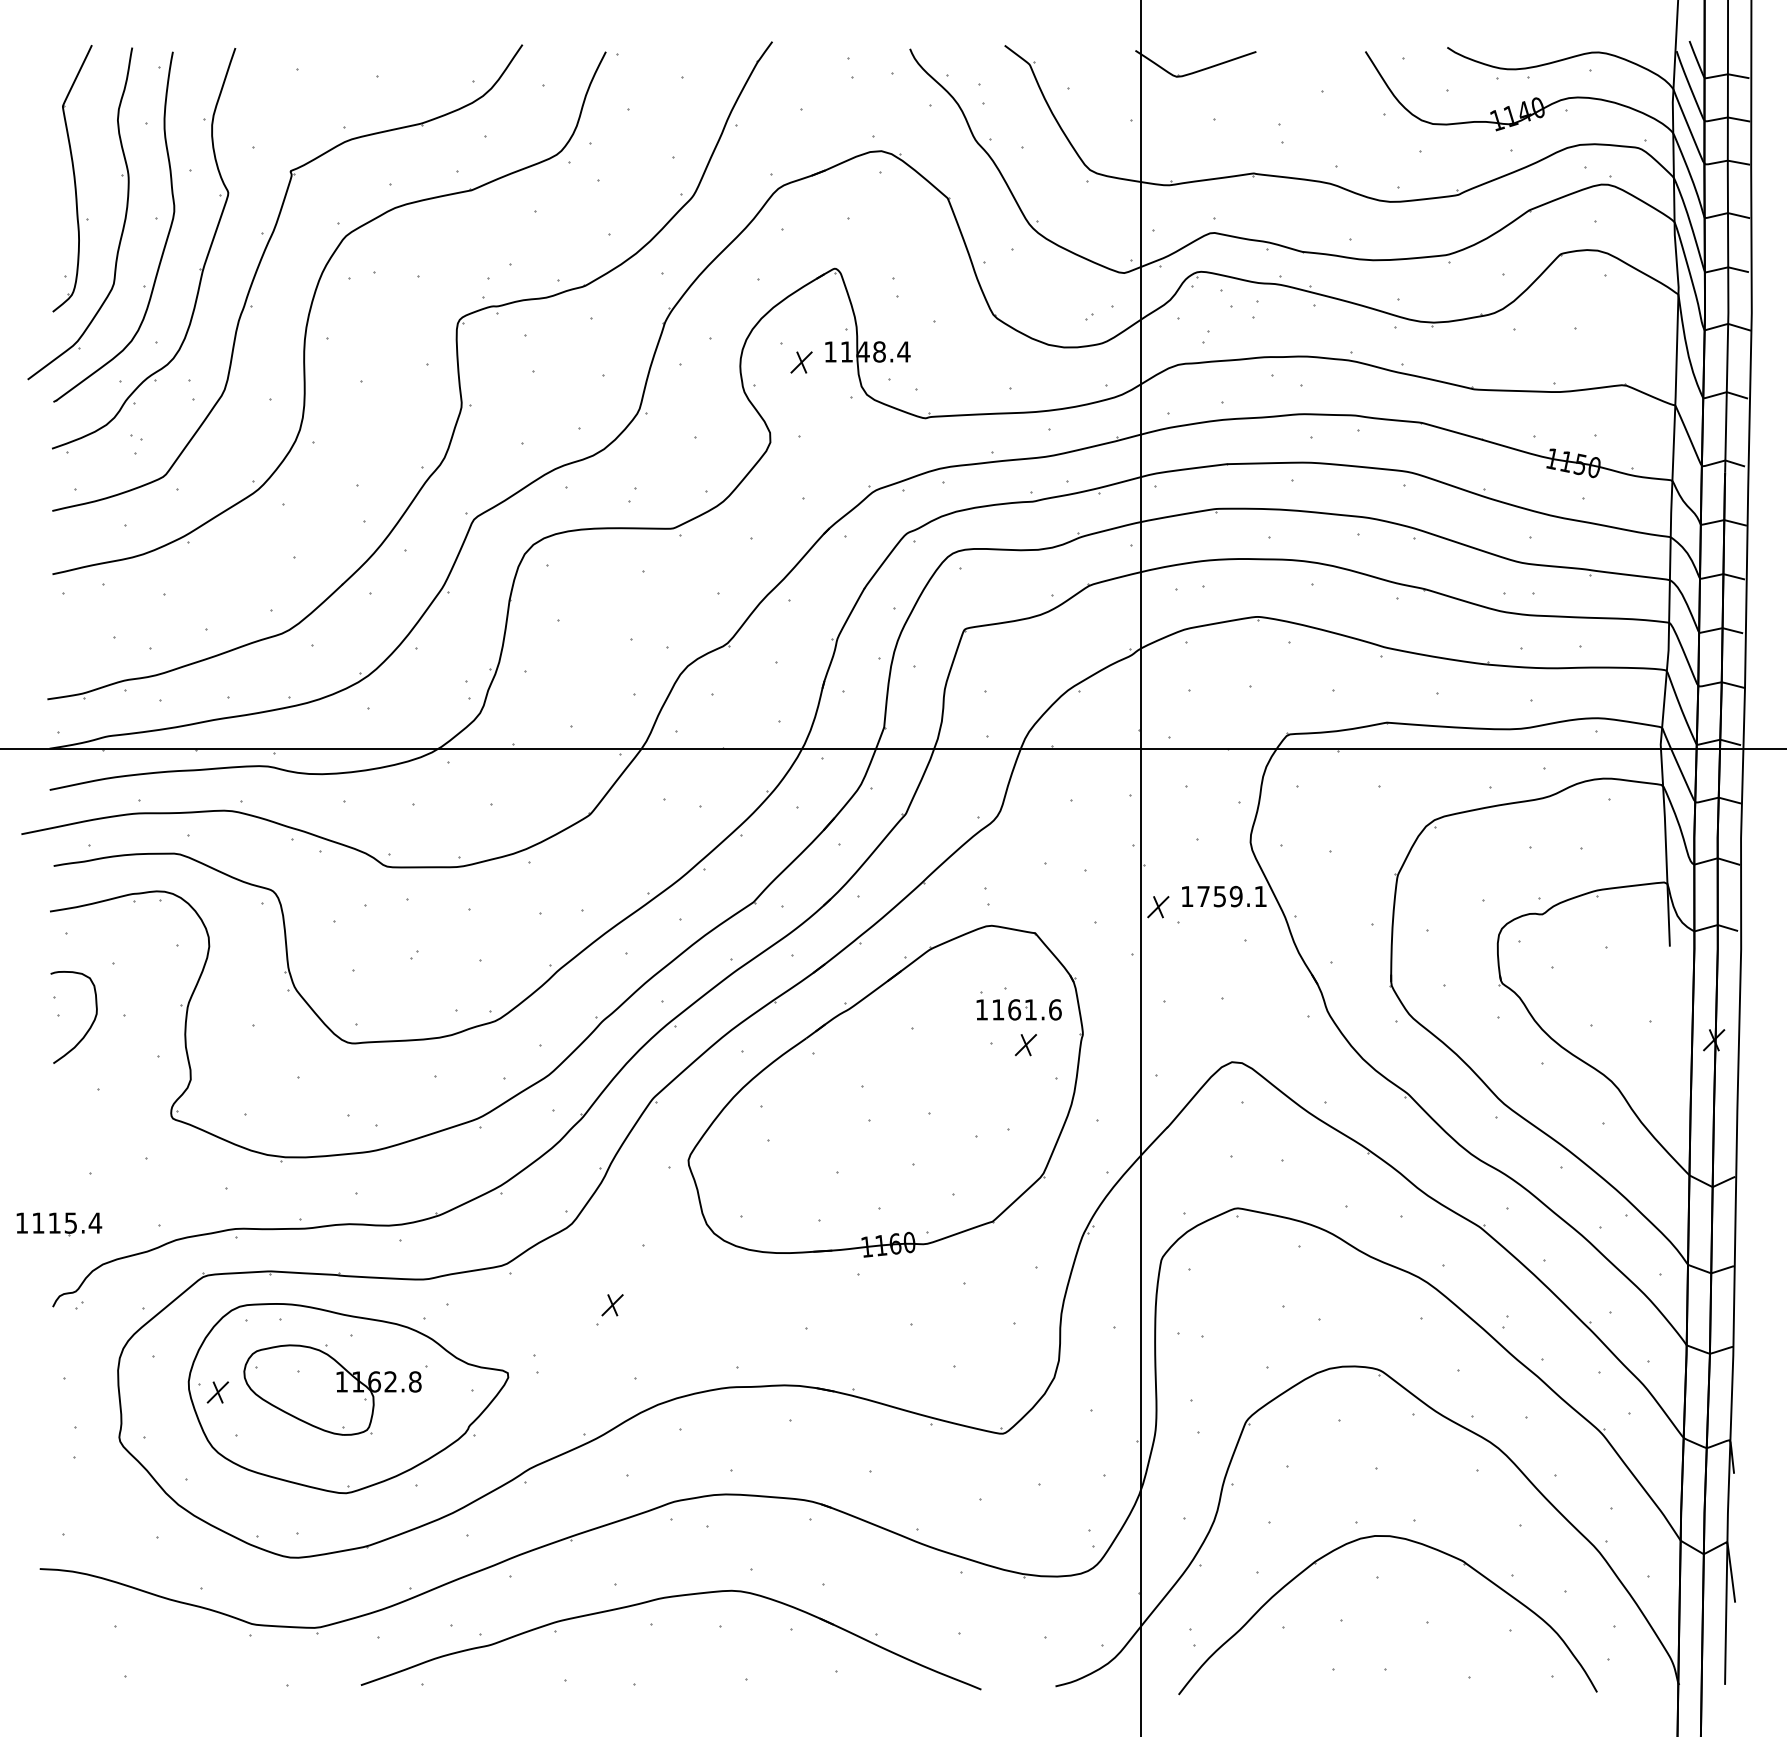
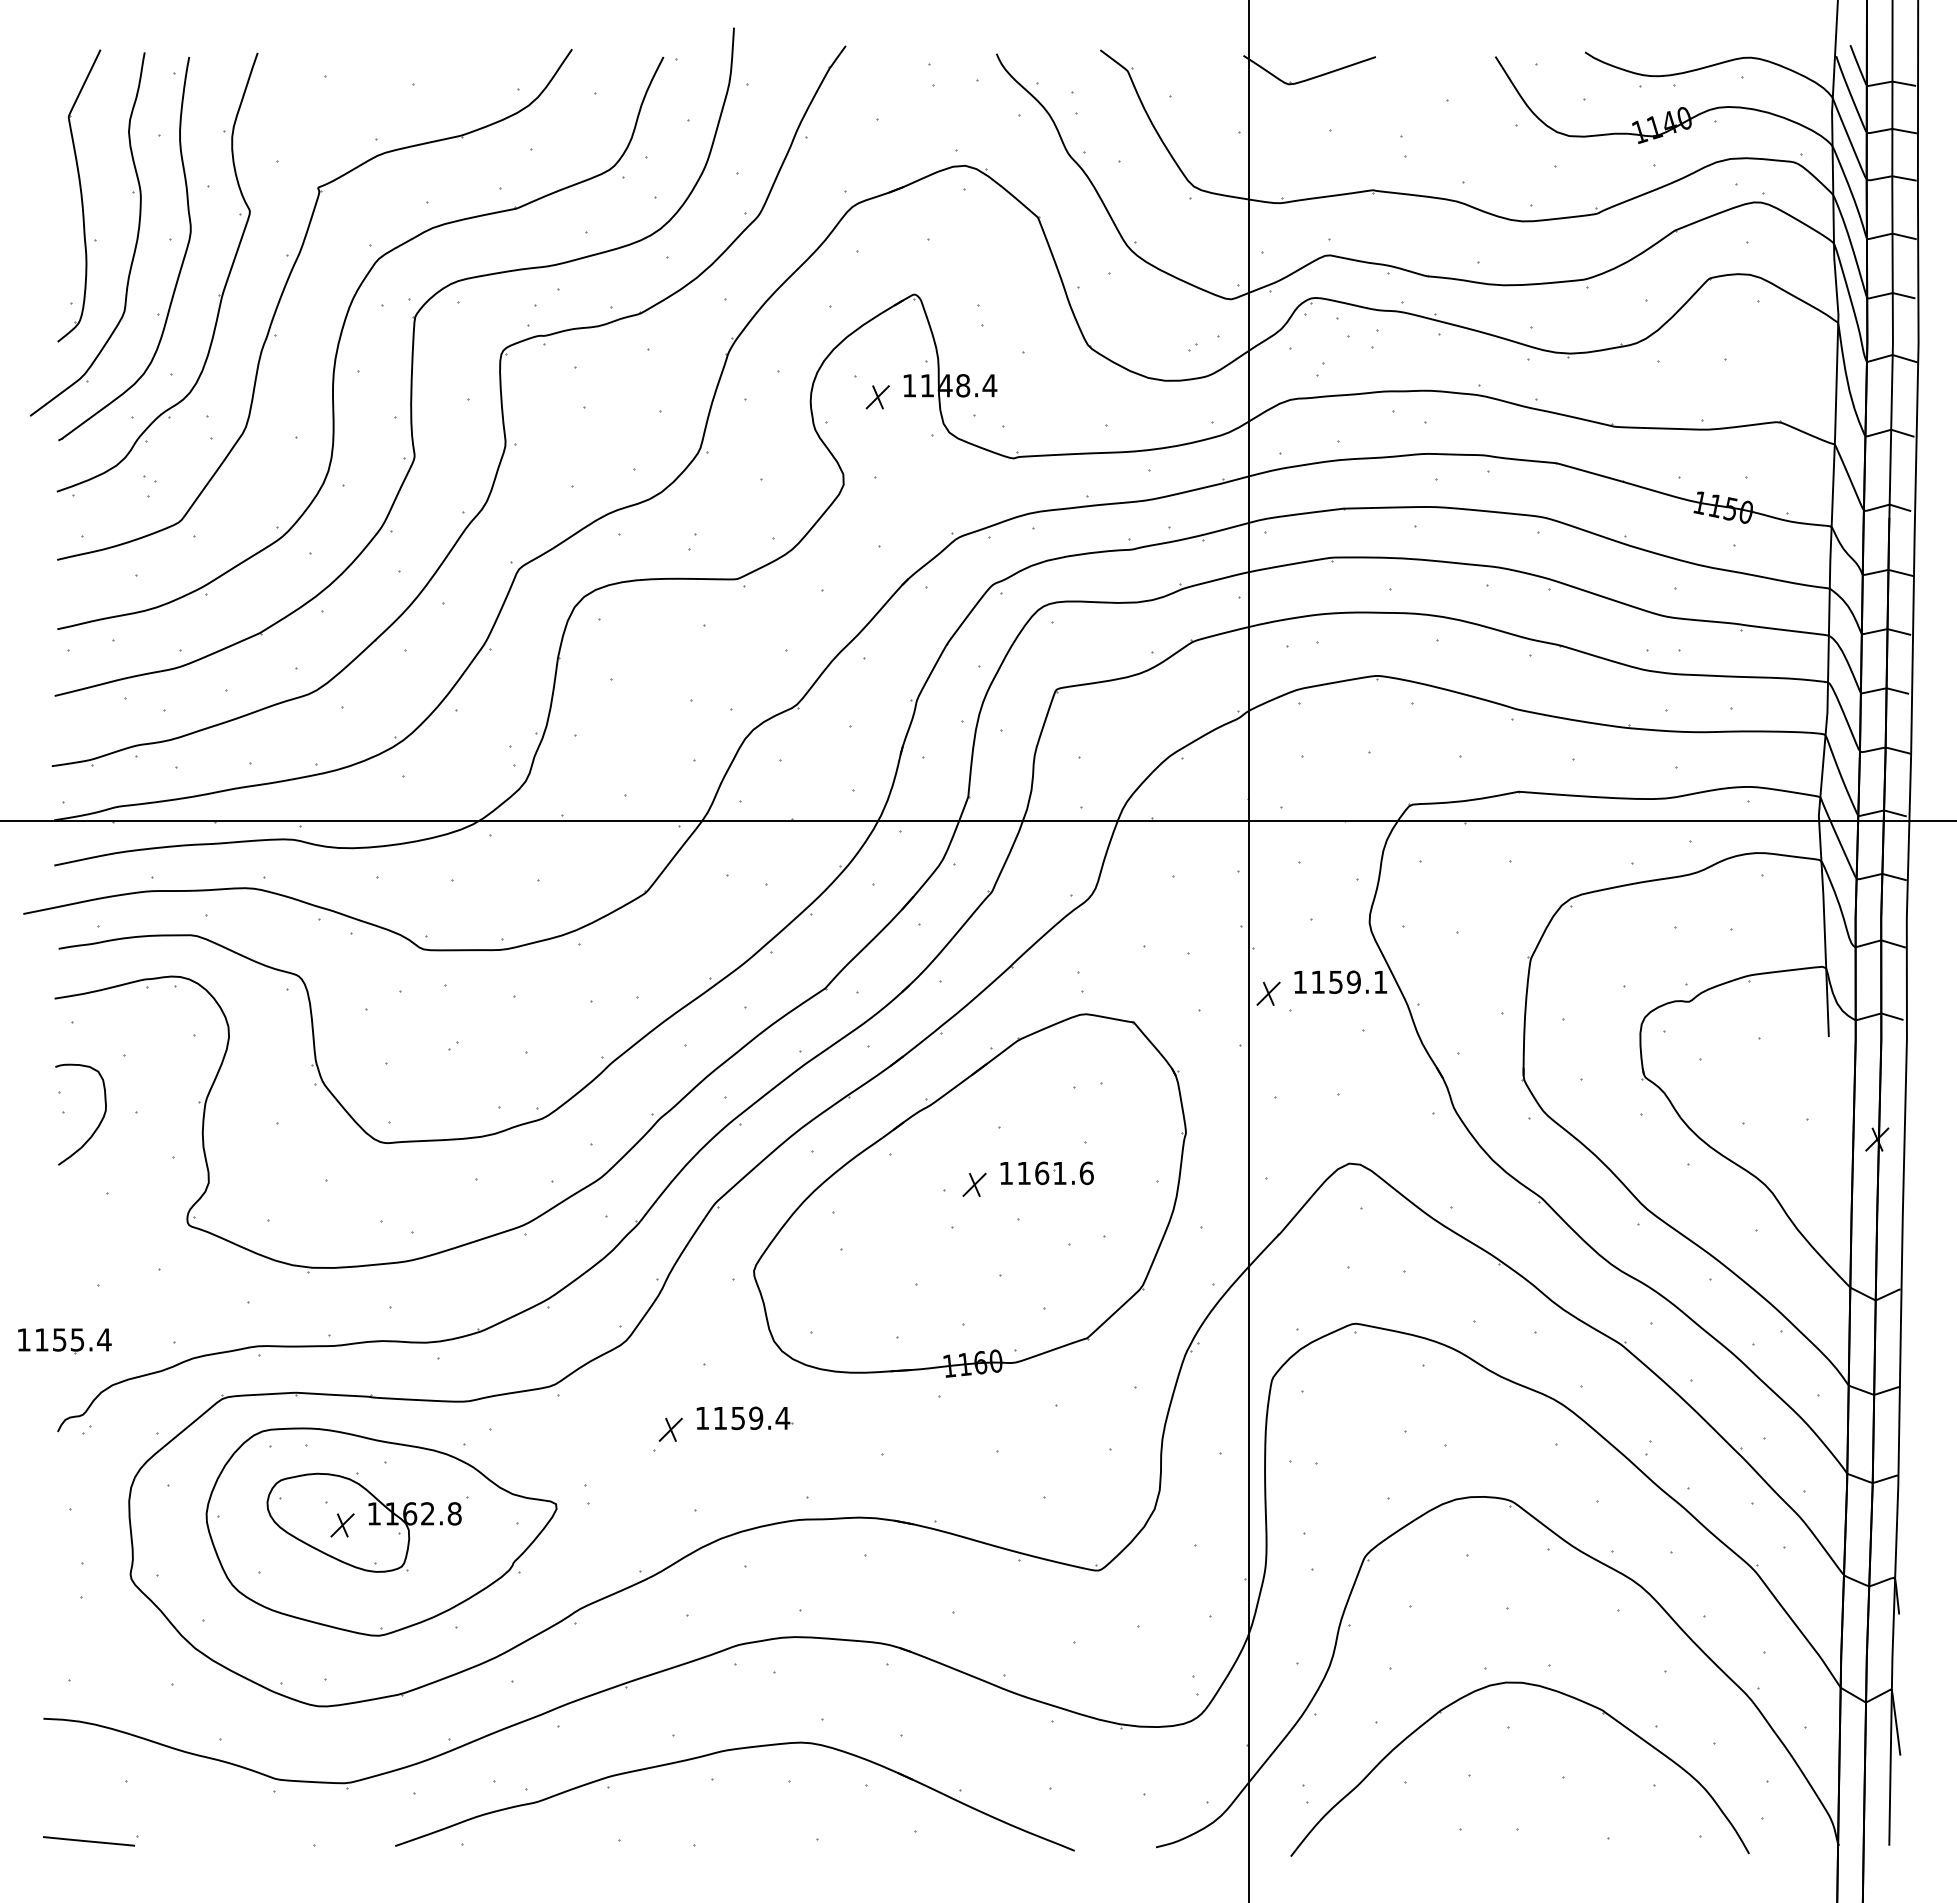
part: (375, 329) -> (411, 361), added
text: (1203, 895) -> (1317, 981), 1759.1 -> 1159.1
part: (1018, 1010) -> (1046, 1173), moved
part: (1025, 1044) -> (974, 1184), moved
text: (54, 1222) -> (59, 1339), 1115.4 -> 1155.4
part: (679, 1294) -> (744, 1418), added
part: (217, 1392) -> (342, 1525), moved
line: (81, 1681) -> (89, 1841), added

